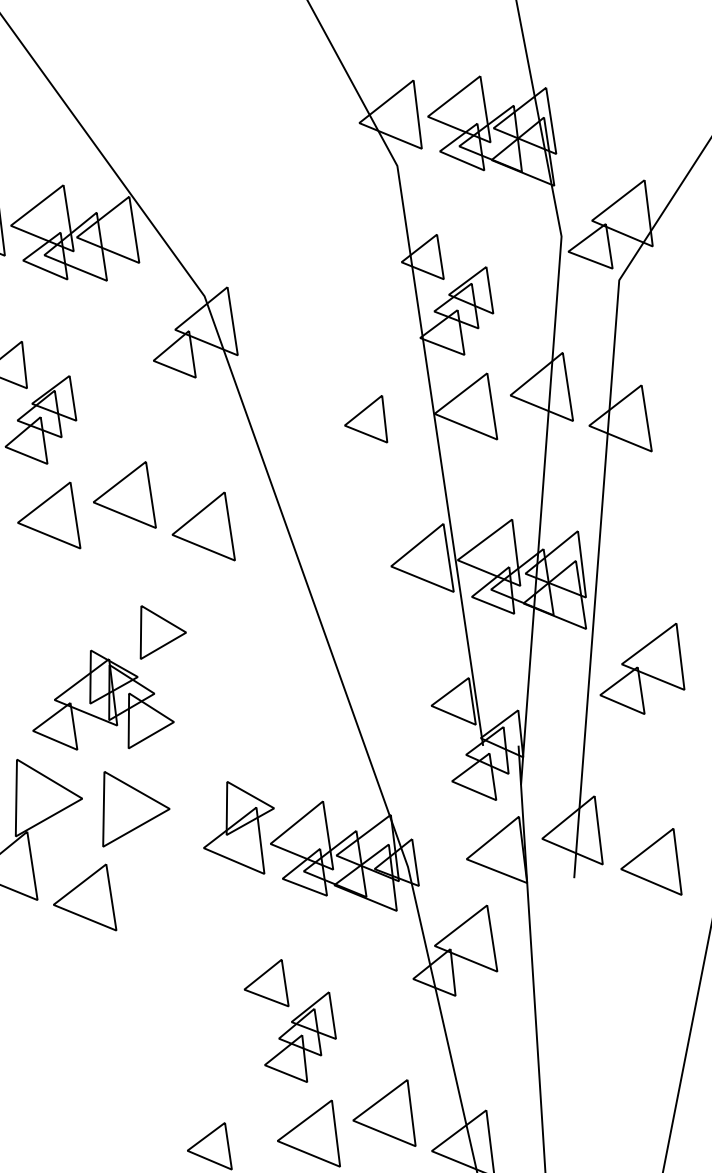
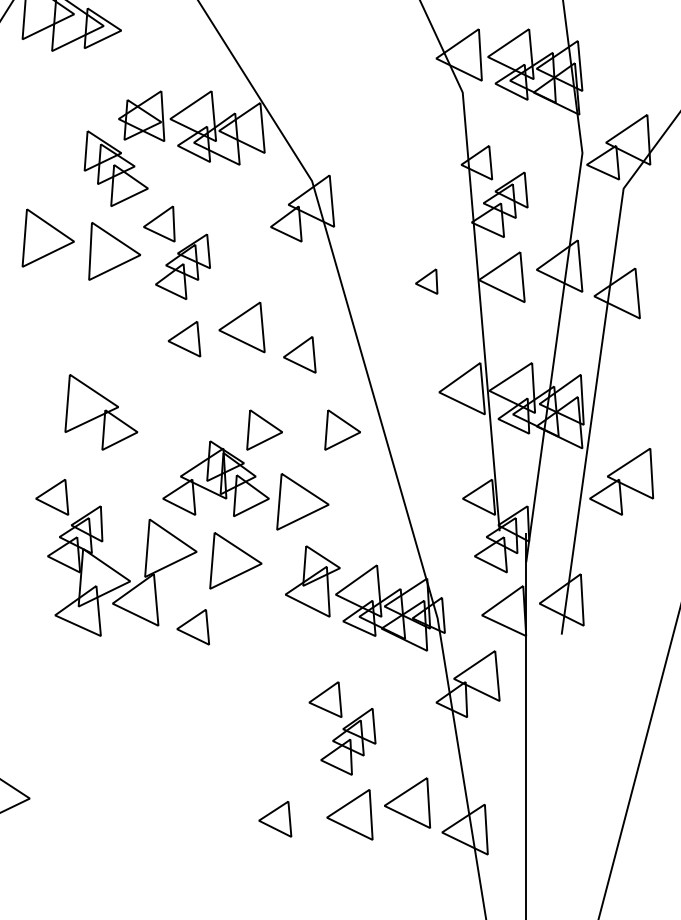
part: (365, 420) -> (426, 281), size x0.7
part: (48, 516) -> (184, 338), size x0.7
part: (202, 527) -> (299, 354), size x0.7
part: (265, 623) -> (342, 429), added
part: (218, 722) -> (302, 501), added
part: (650, 862) -> (619, 626), removed
part: (82, 898) -> (192, 626), size x0.7

